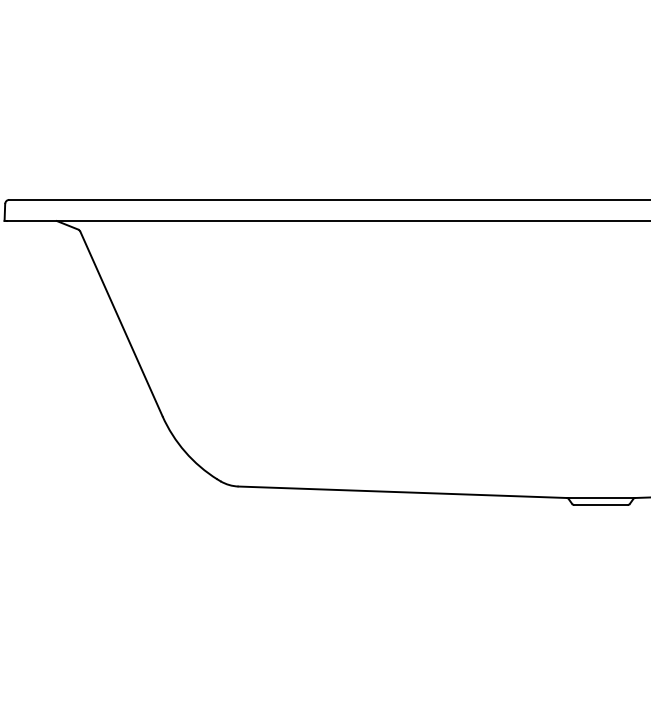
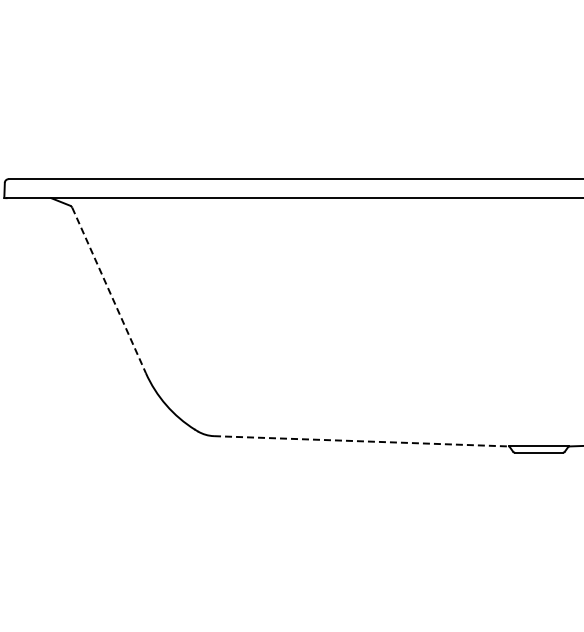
line: (121, 324) -> (109, 290), solid -> dashed
line: (403, 492) -> (361, 441), solid -> dashed

